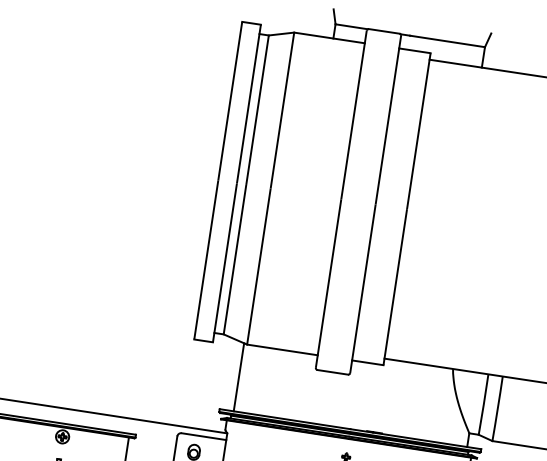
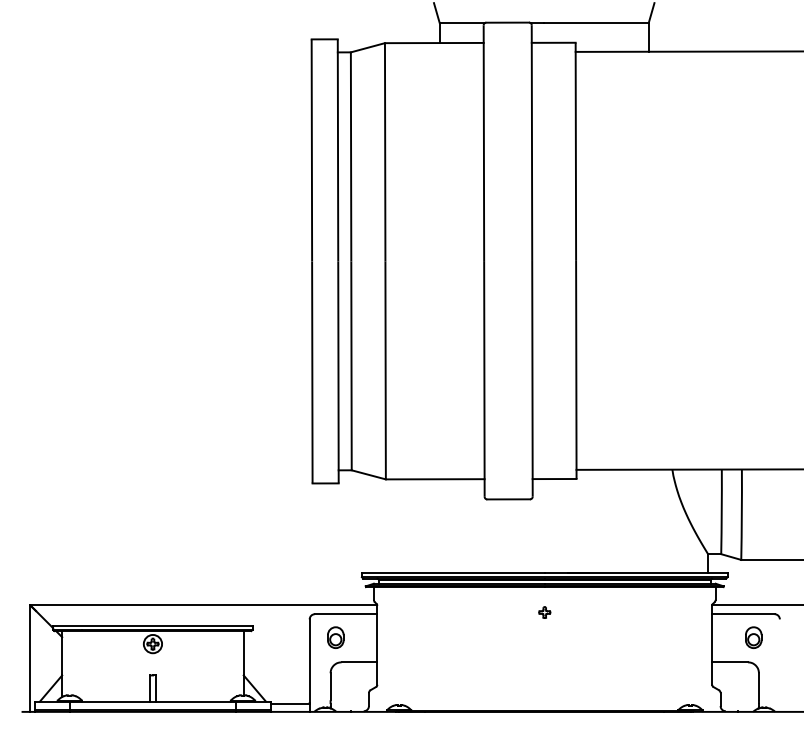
line: (238, 377) -> (381, 525), removed

